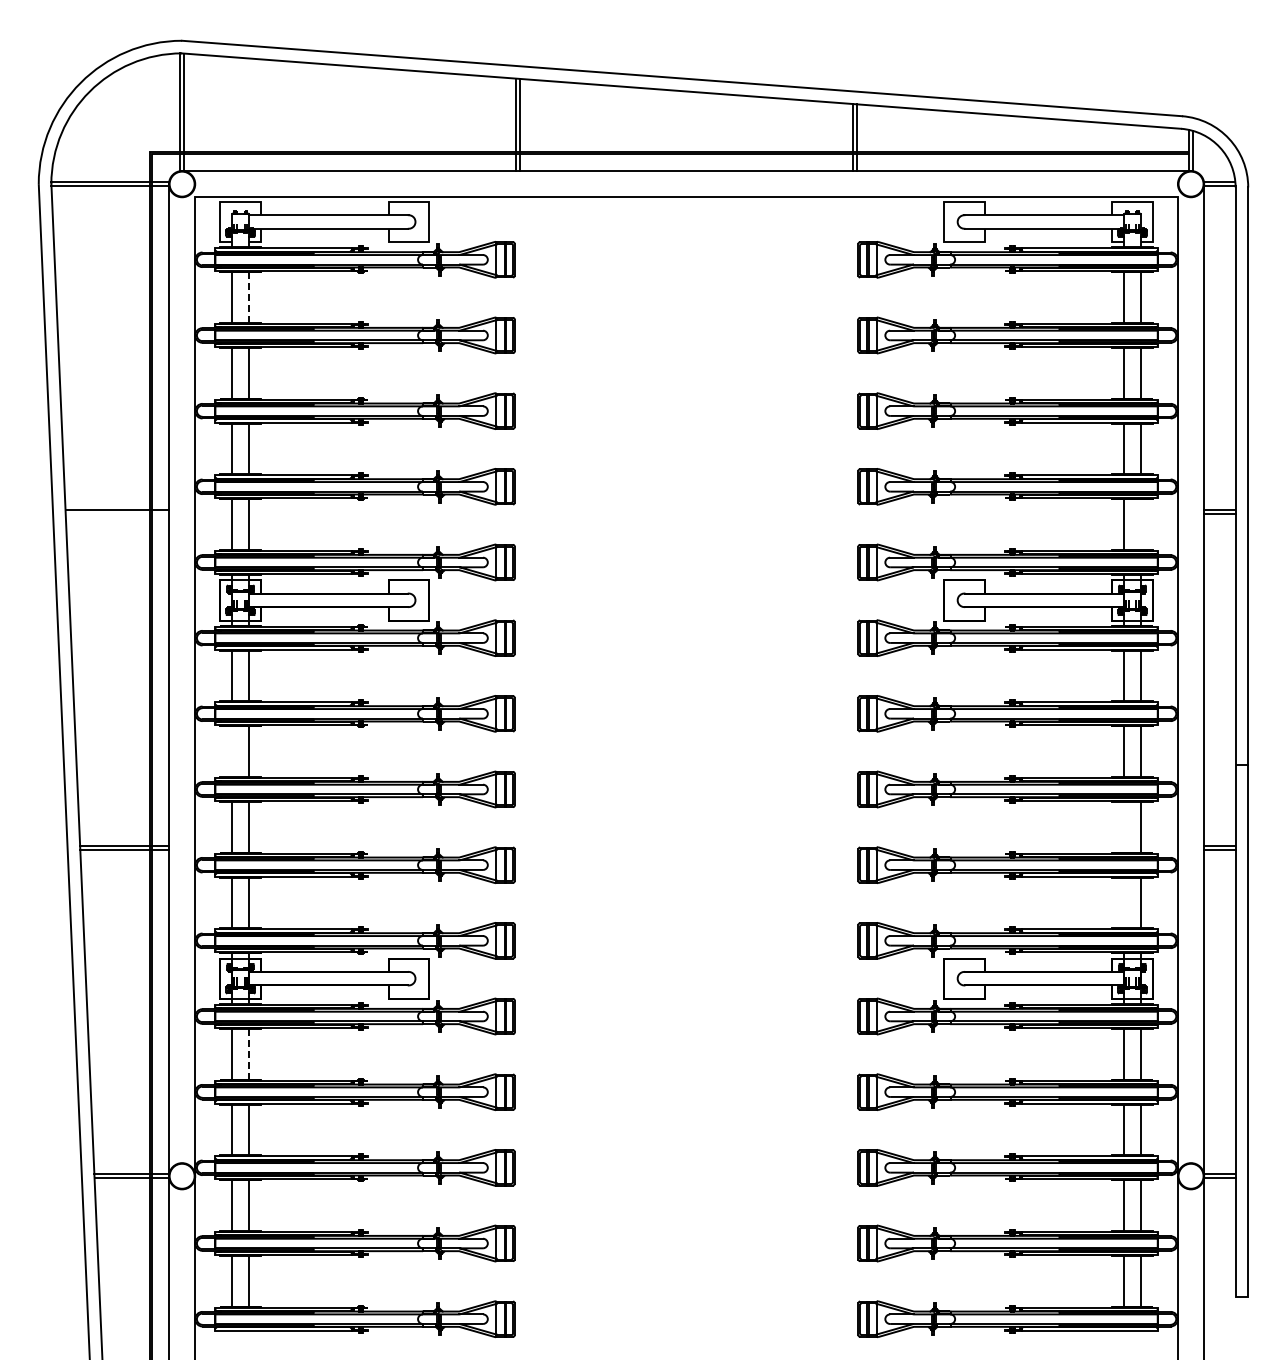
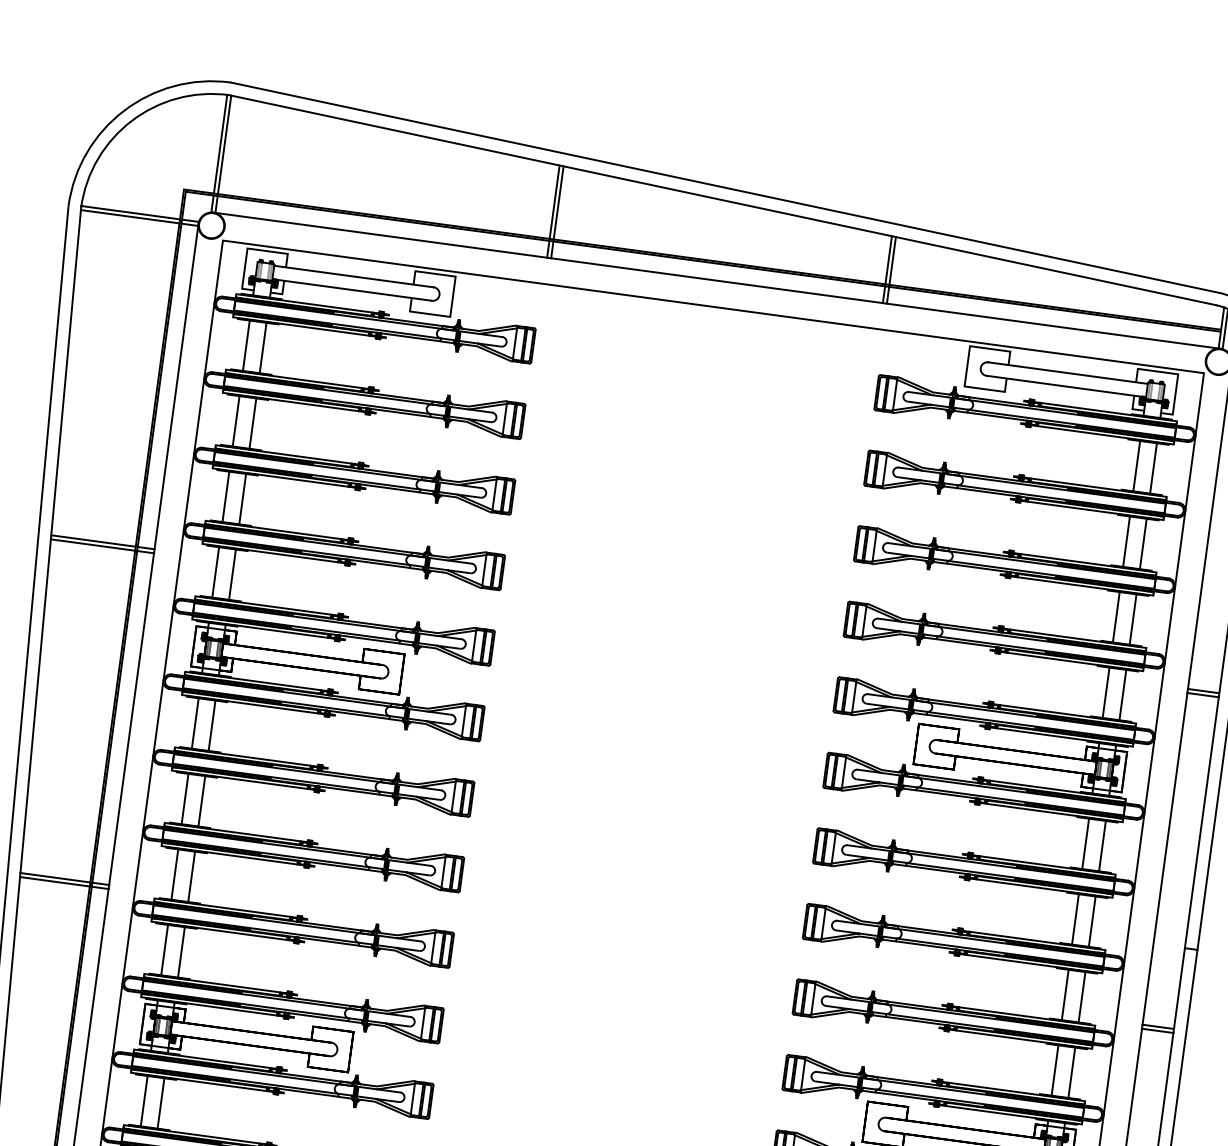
line: (249, 297) -> (263, 347), dashed -> solid
line: (117, 514) -> (102, 546), added
line: (1140, 524) -> (1122, 694), added
line: (232, 751) -> (185, 798), added
line: (1124, 827) -> (1065, 995), added
line: (1124, 902) -> (1055, 1070), added
line: (249, 1053) -> (161, 1102), dashed -> solid

